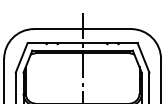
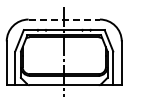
line: (82, 29) -> (64, 19), solid -> dashed

